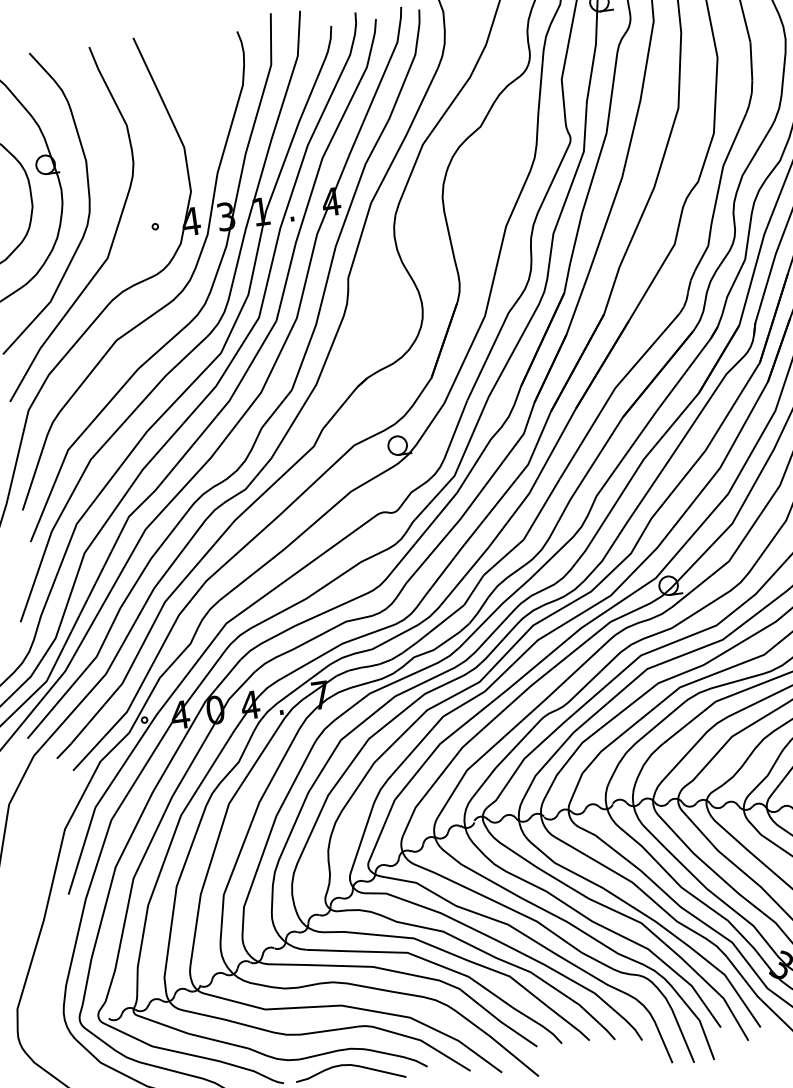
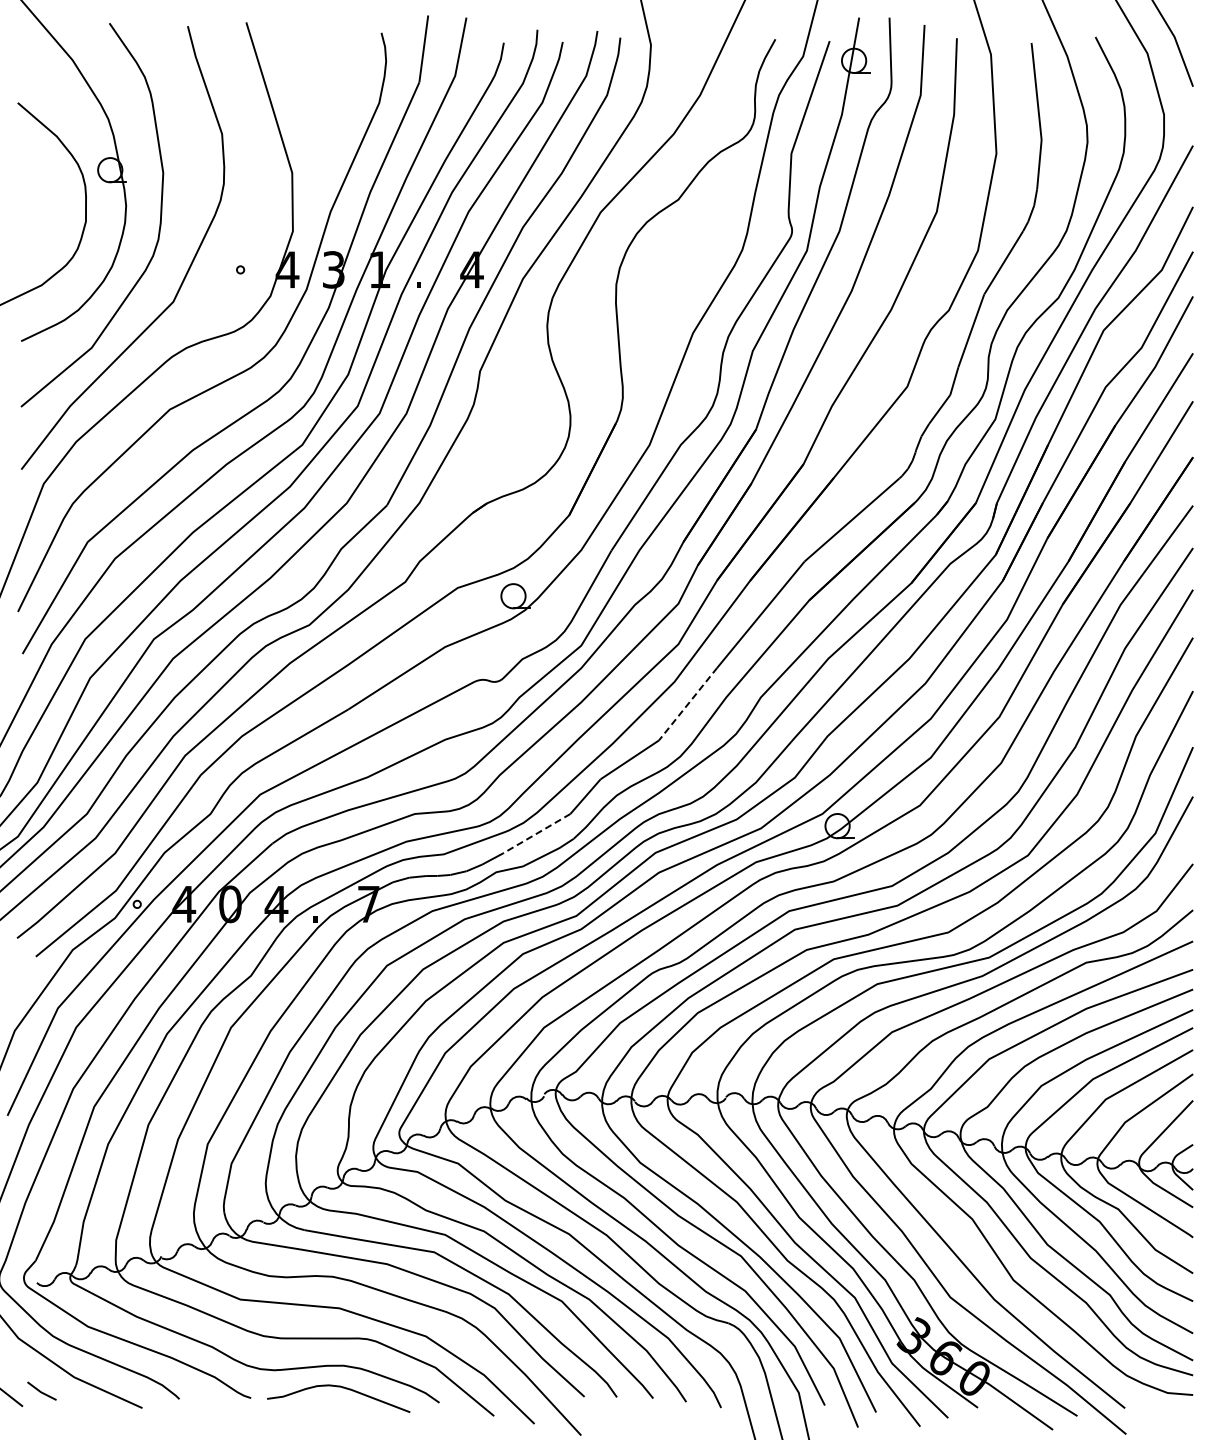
line: (542, 509) -> (688, 704), solid -> dashed
line: (440, 624) -> (536, 834), solid -> dashed

